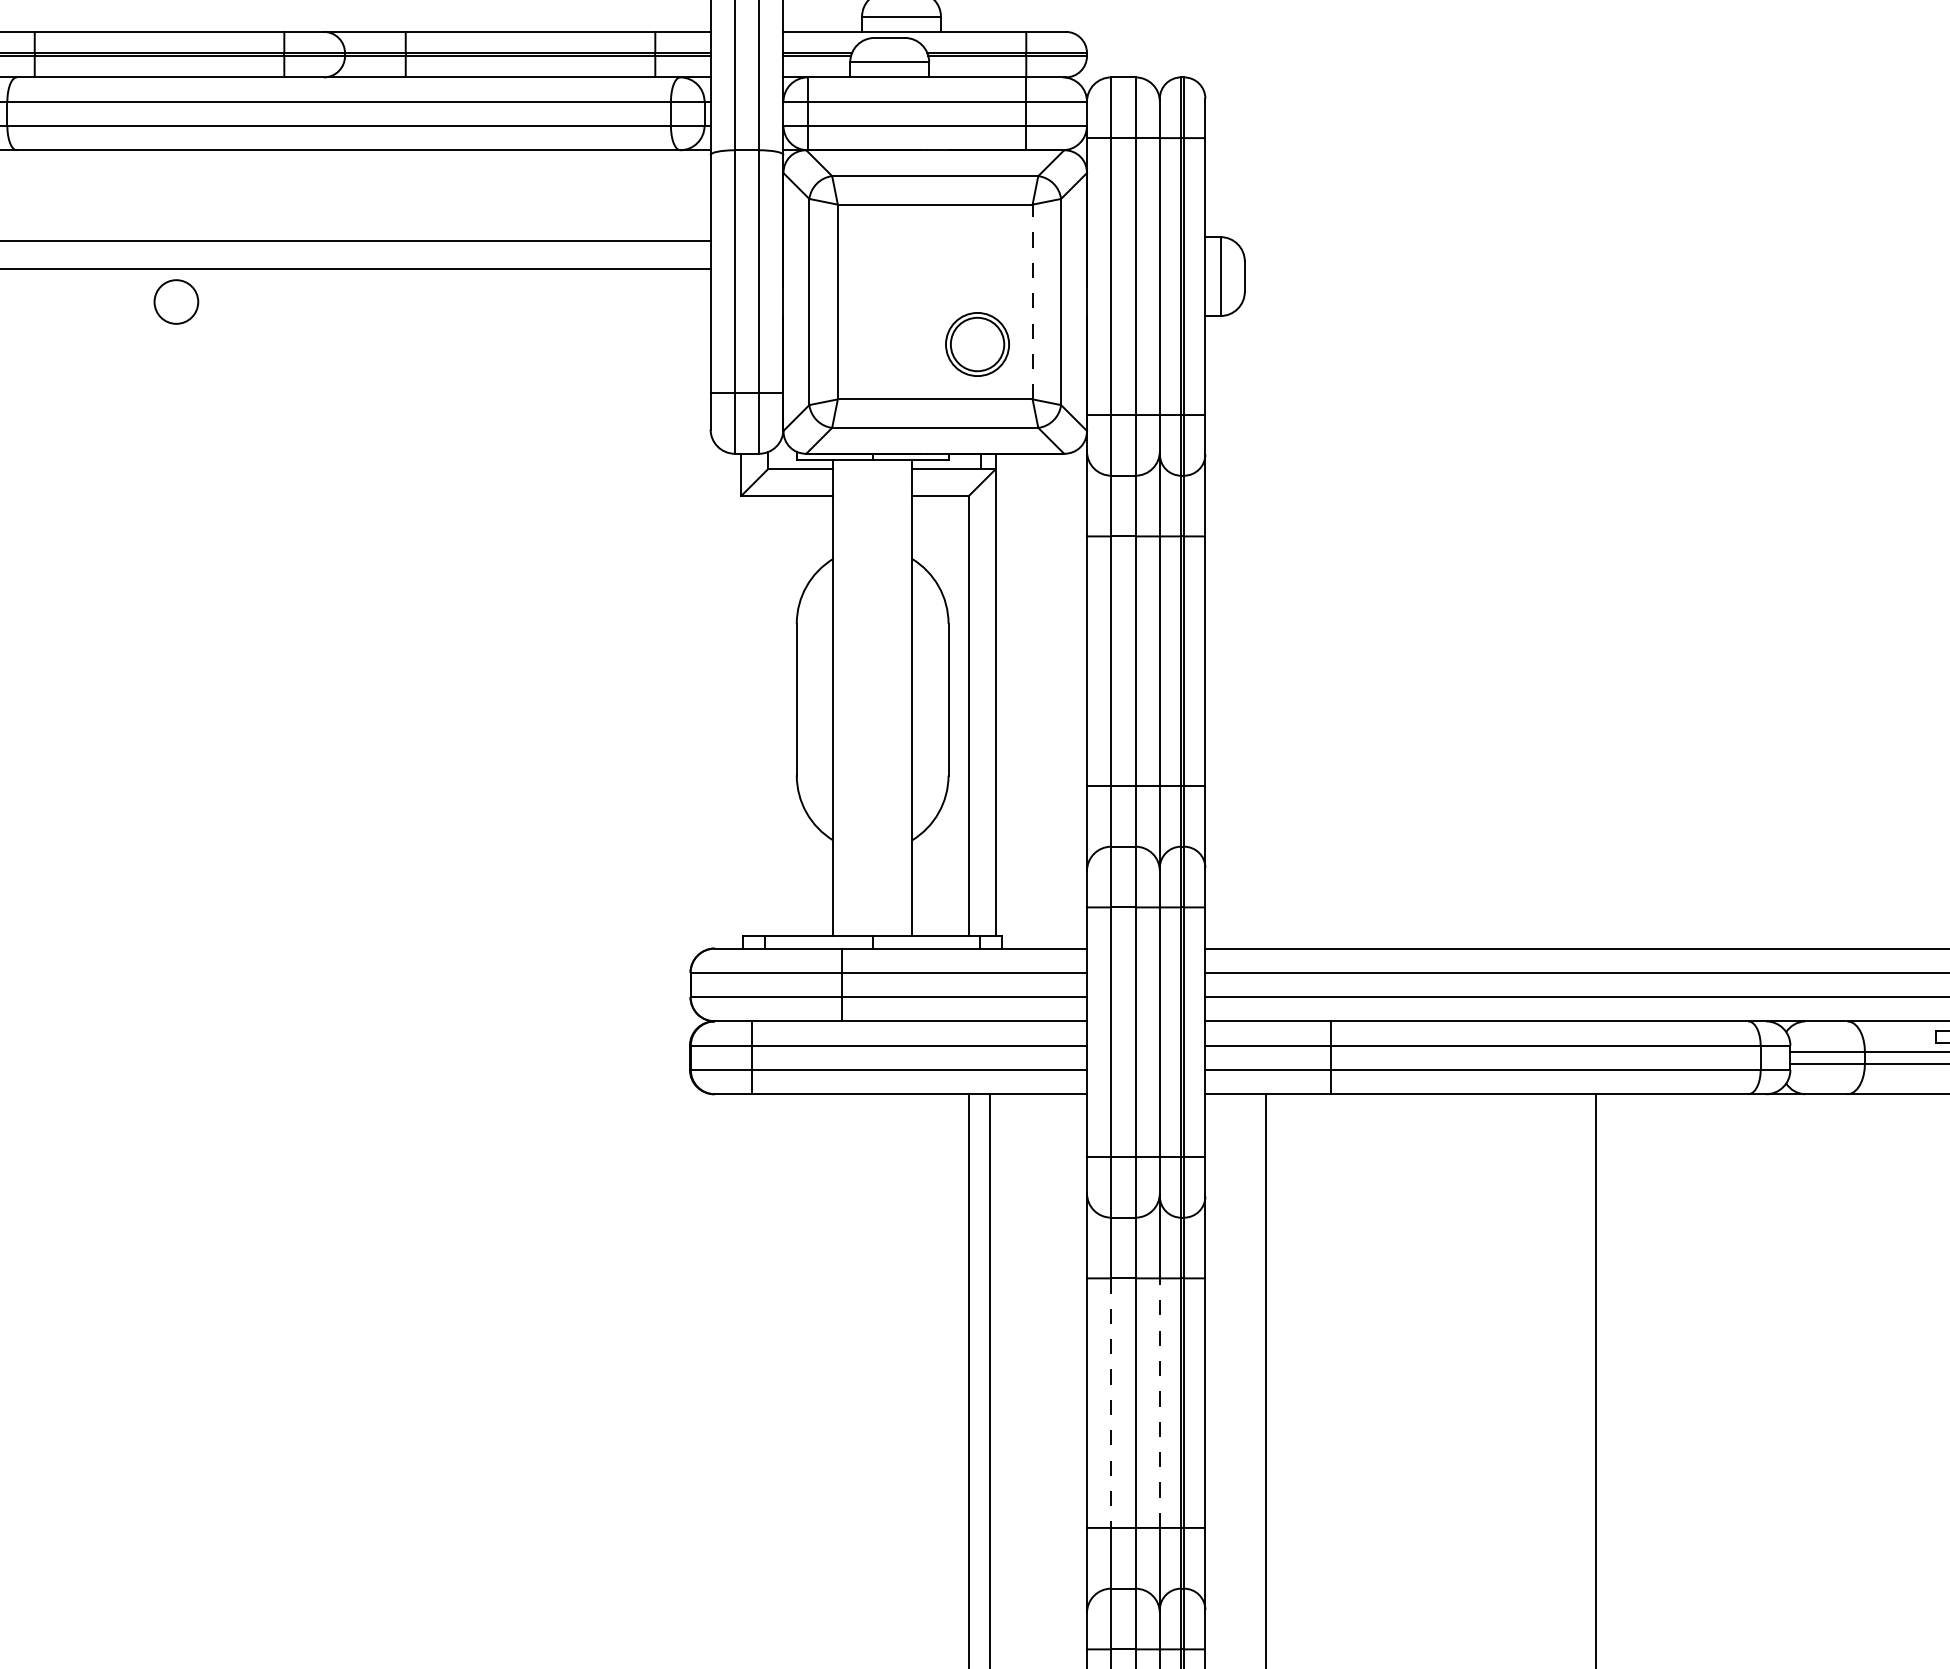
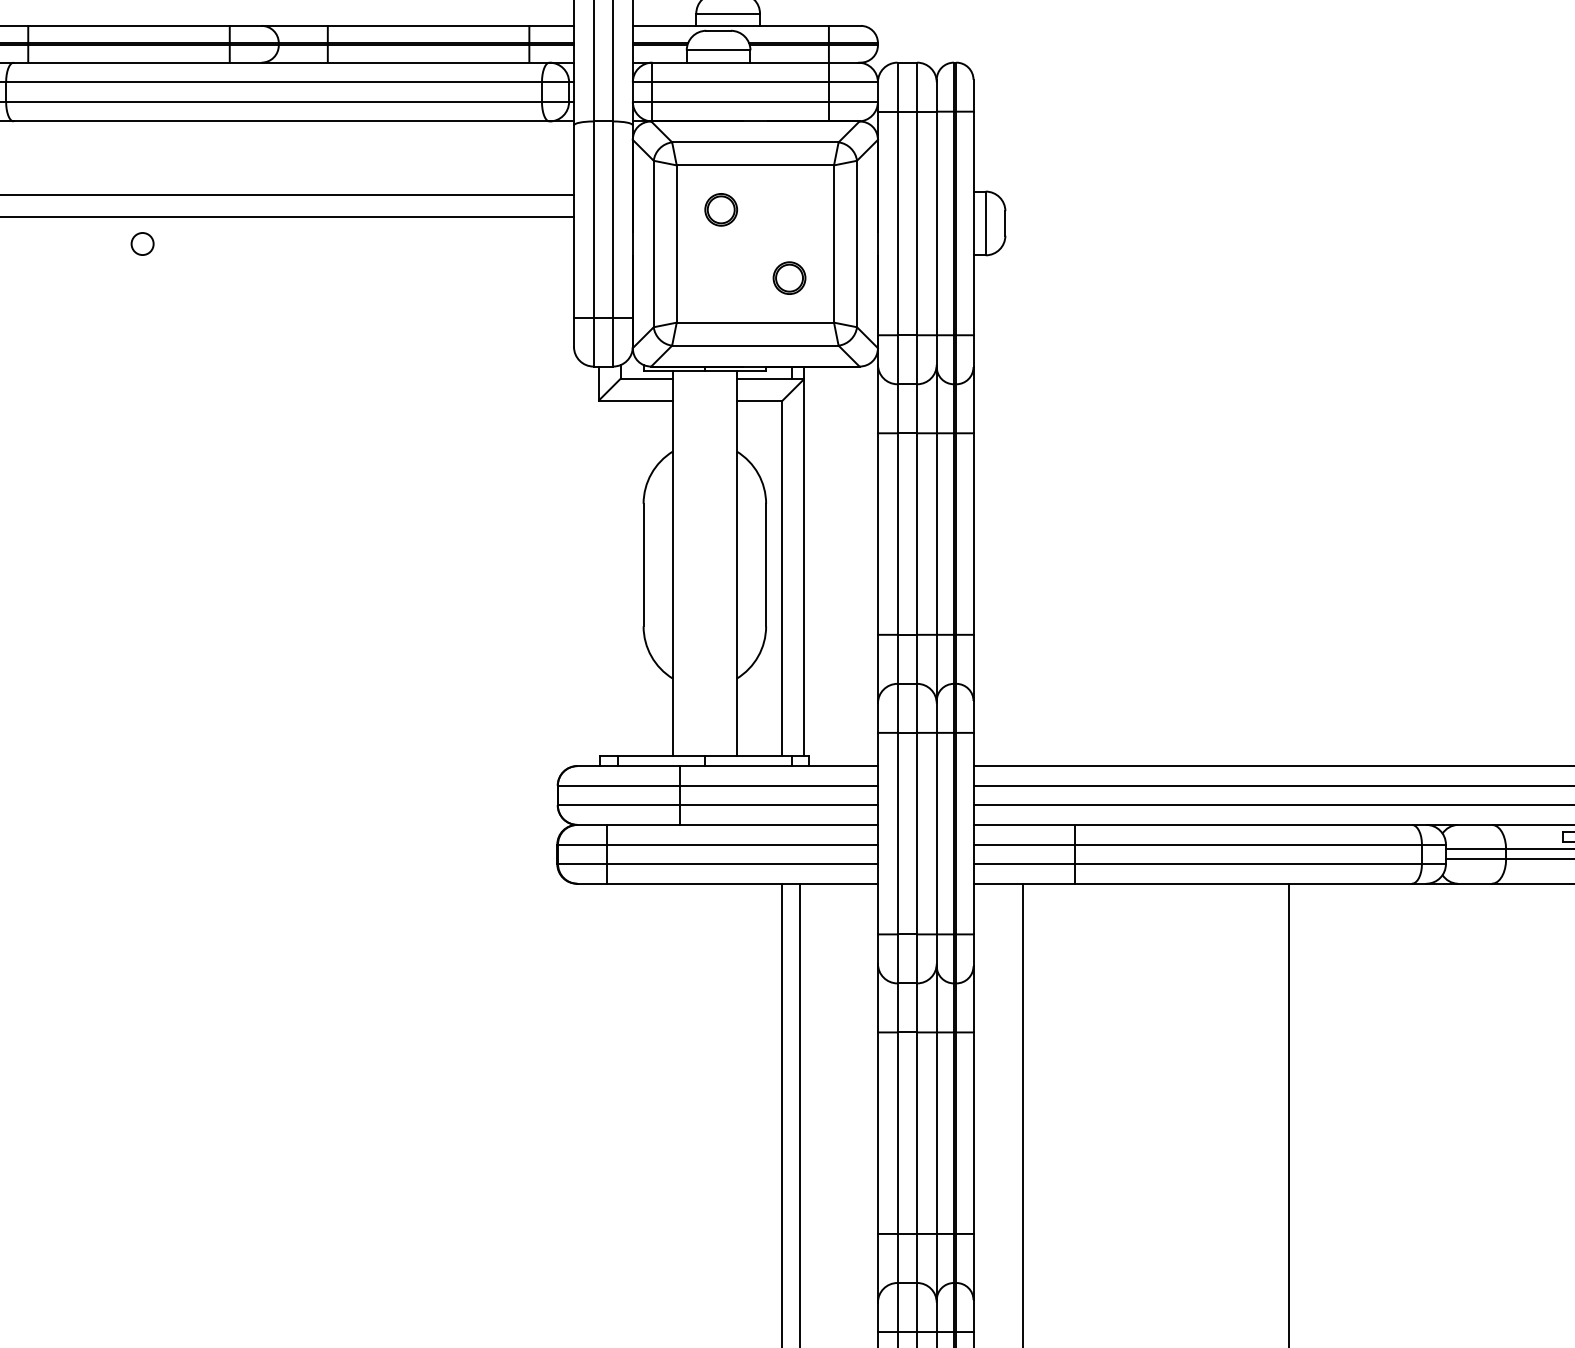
part: (892, 259) -> (720, 209), added
circle: (176, 301) -> (142, 243), size x0.62
line: (1032, 301) -> (833, 243), dashed -> solid
part: (977, 343) -> (789, 277), size x0.62
line: (1111, 1403) -> (897, 1133), dashed -> solid
line: (1159, 1403) -> (936, 1133), dashed -> solid

